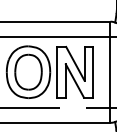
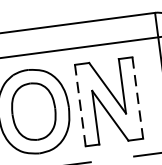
line: (57, 71) -> (80, 104), solid -> dashed
line: (93, 72) -> (138, 98), solid -> dashed

